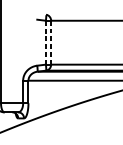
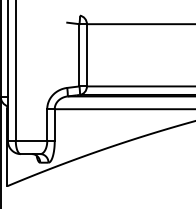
line: (45, 42) -> (79, 54), dashed -> solid
line: (50, 42) -> (86, 55), dashed -> solid

